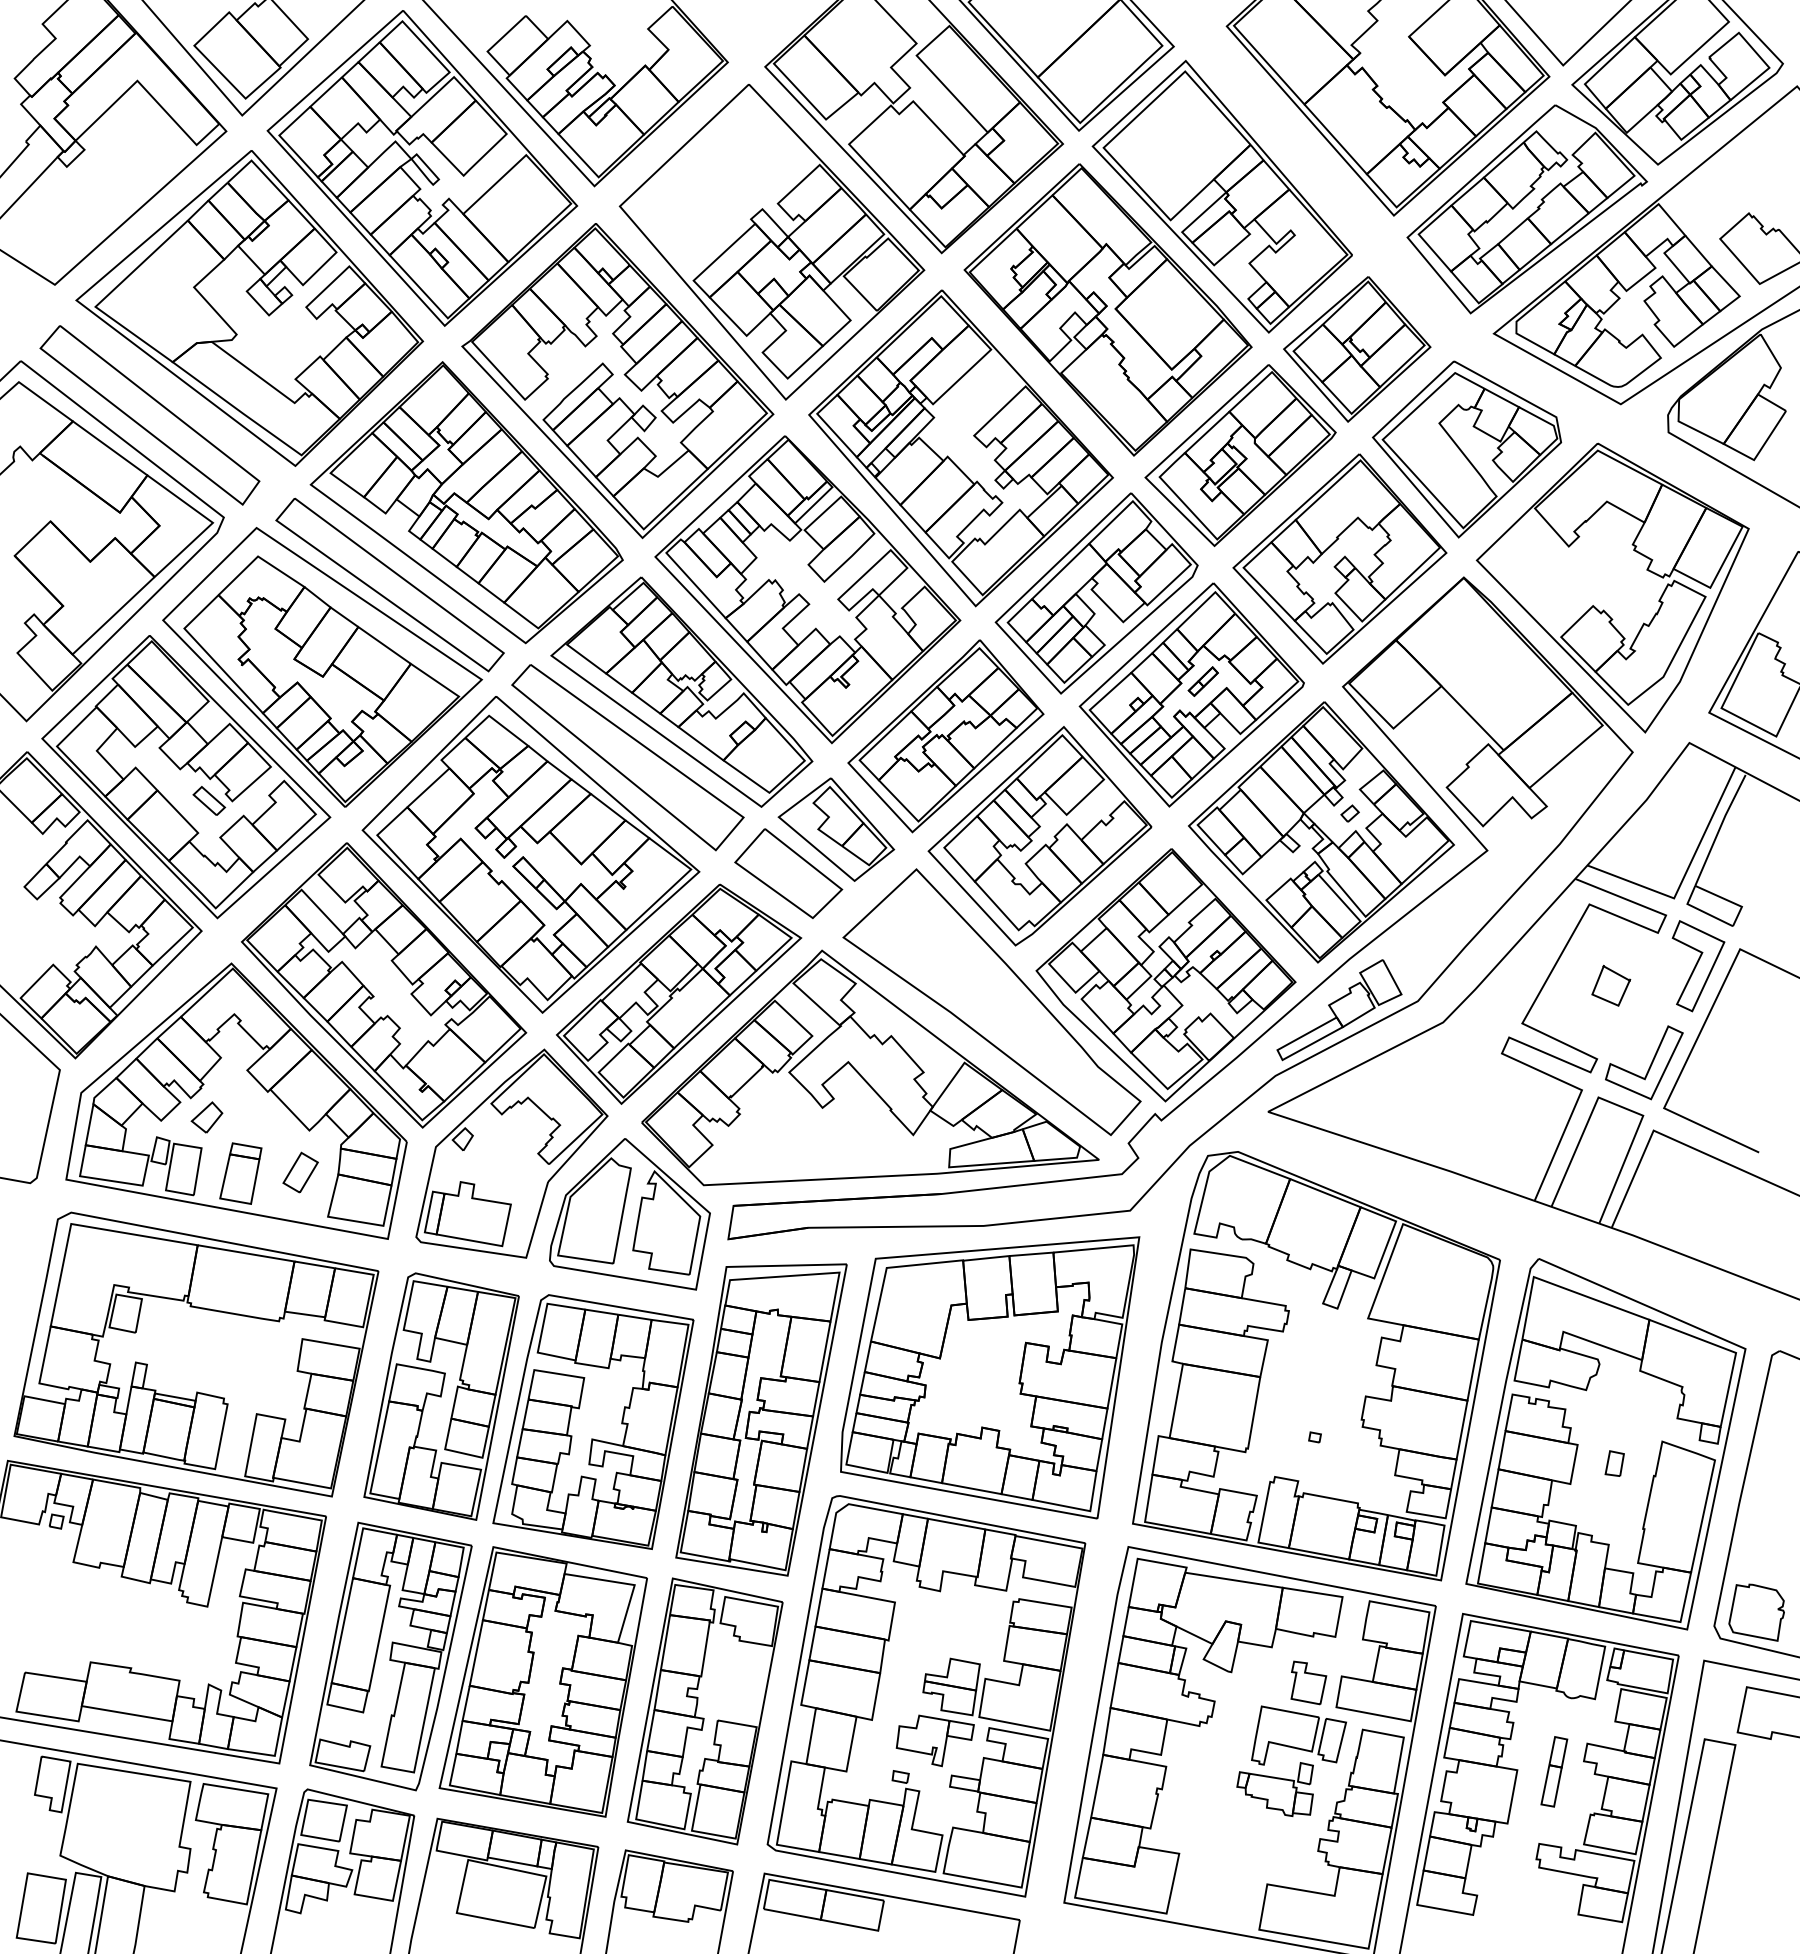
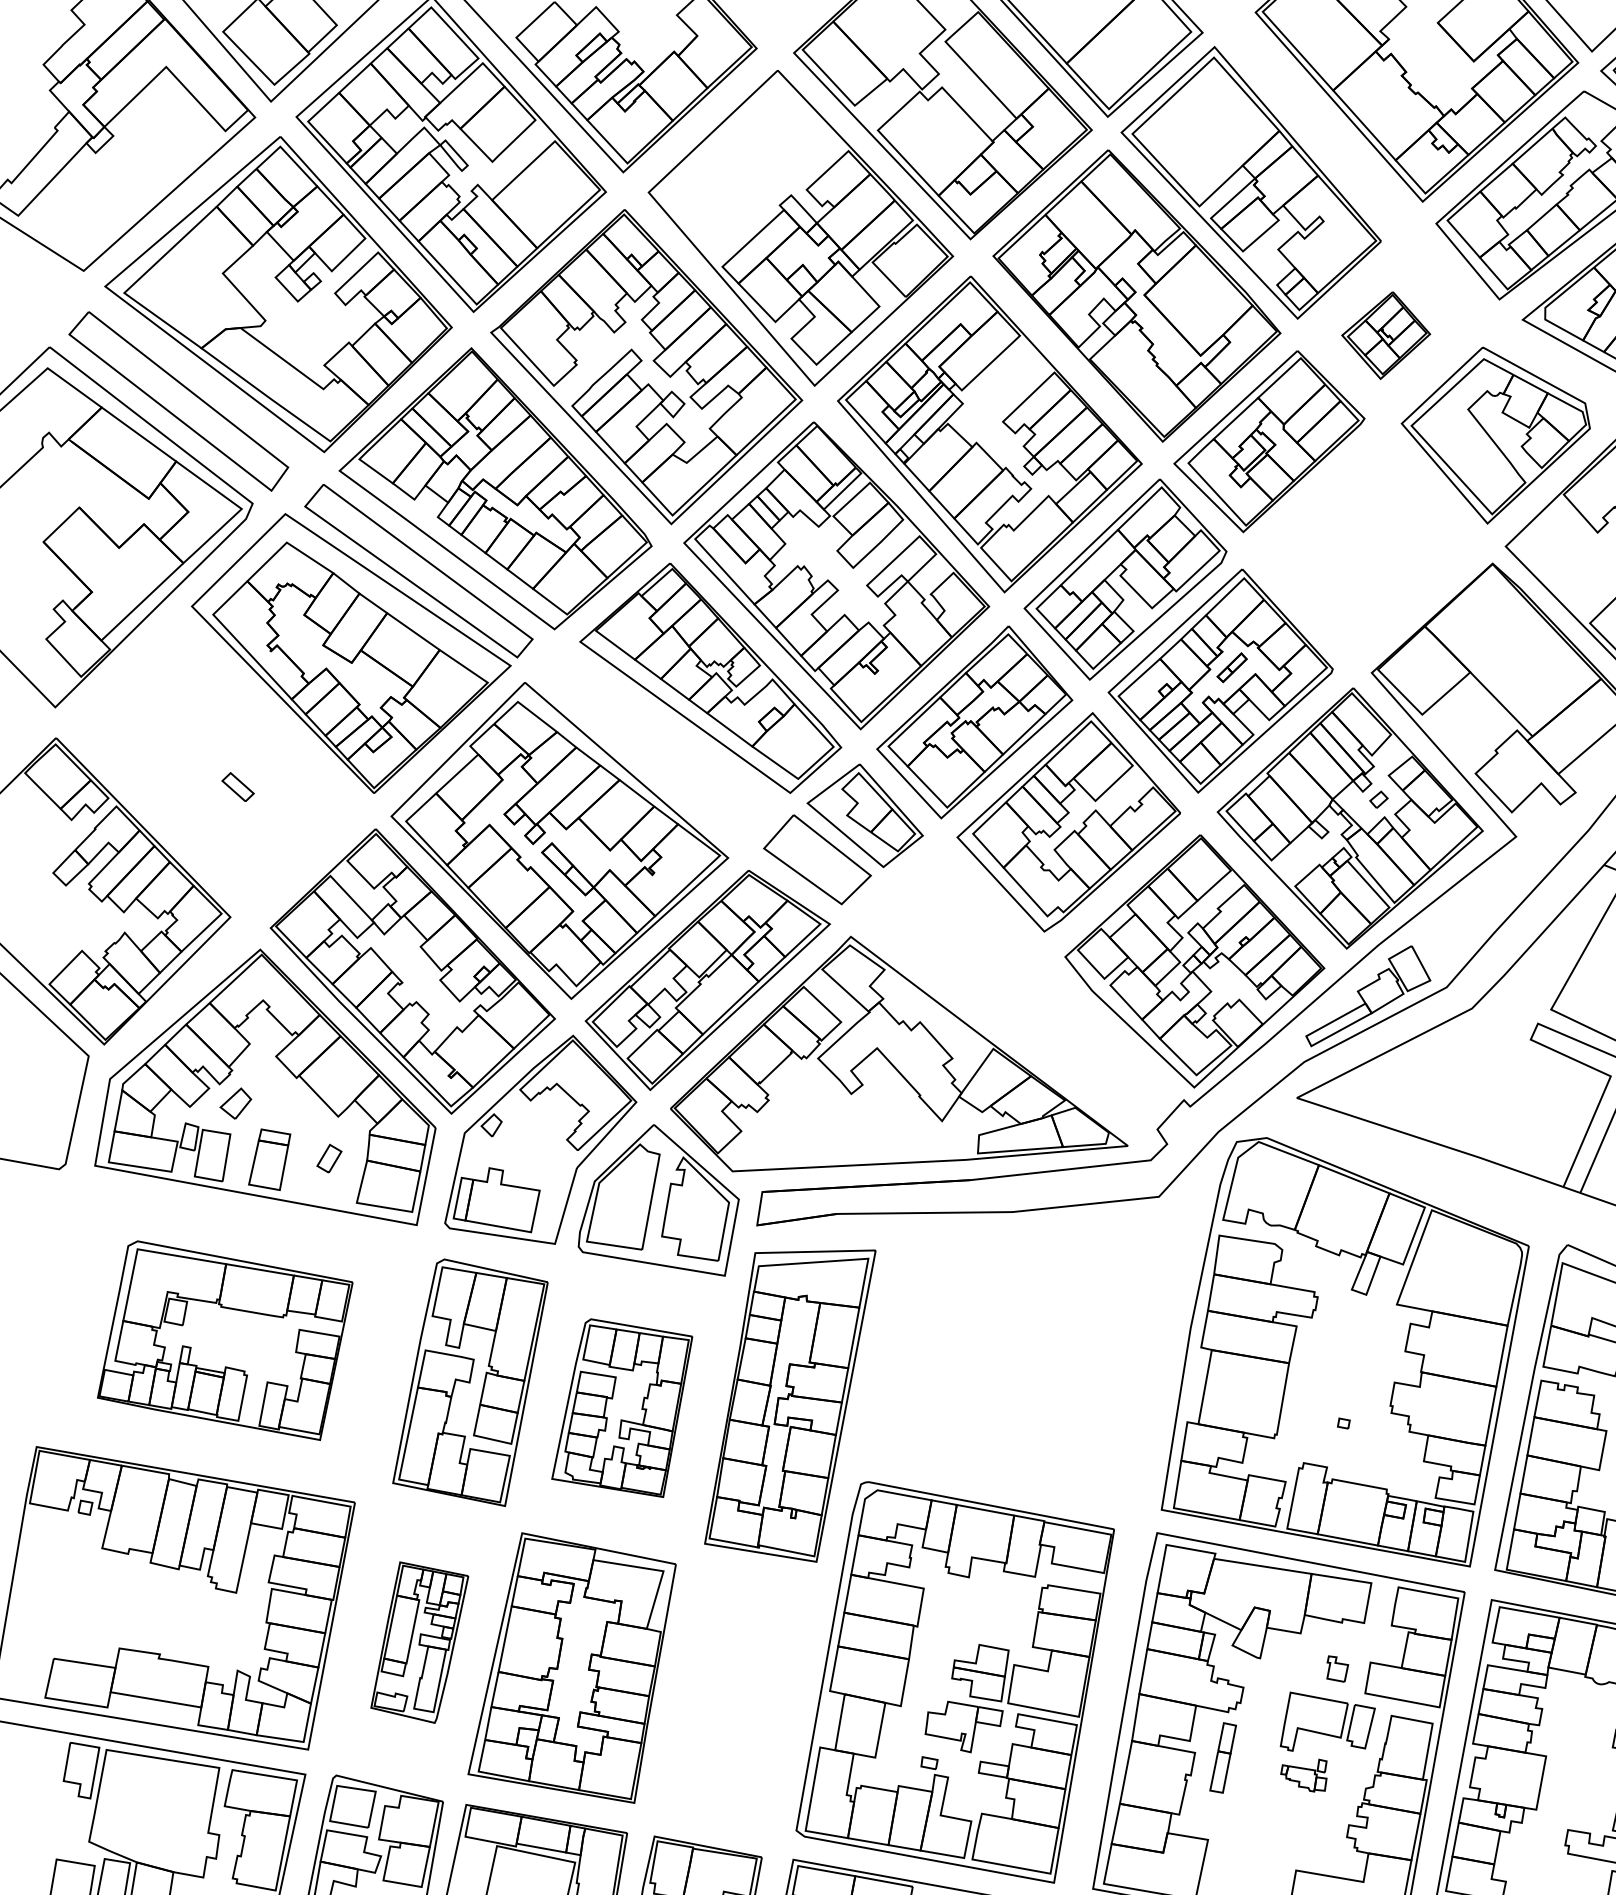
part: (1357, 349) -> (1386, 335), size x0.6
part: (1339, 558) -> (1368, 544), removed
part: (627, 757) -> (656, 743), removed
part: (186, 777) -> (215, 763), removed
part: (991, 1001) -> (1020, 987), removed
part: (300, 1172) -> (329, 1158), size x0.7
part: (196, 1354) -> (225, 1340), size x0.7
part: (990, 1377) -> (1019, 1363), removed
part: (593, 1421) -> (622, 1407), size x0.7
part: (390, 1656) -> (419, 1642), size x0.6
part: (1308, 1682) -> (1337, 1668), size x0.6
part: (704, 1711) -> (733, 1697), removed
part: (1554, 1771) -> (1223, 1757), moved
part: (1274, 1789) -> (1303, 1775), size x0.6

